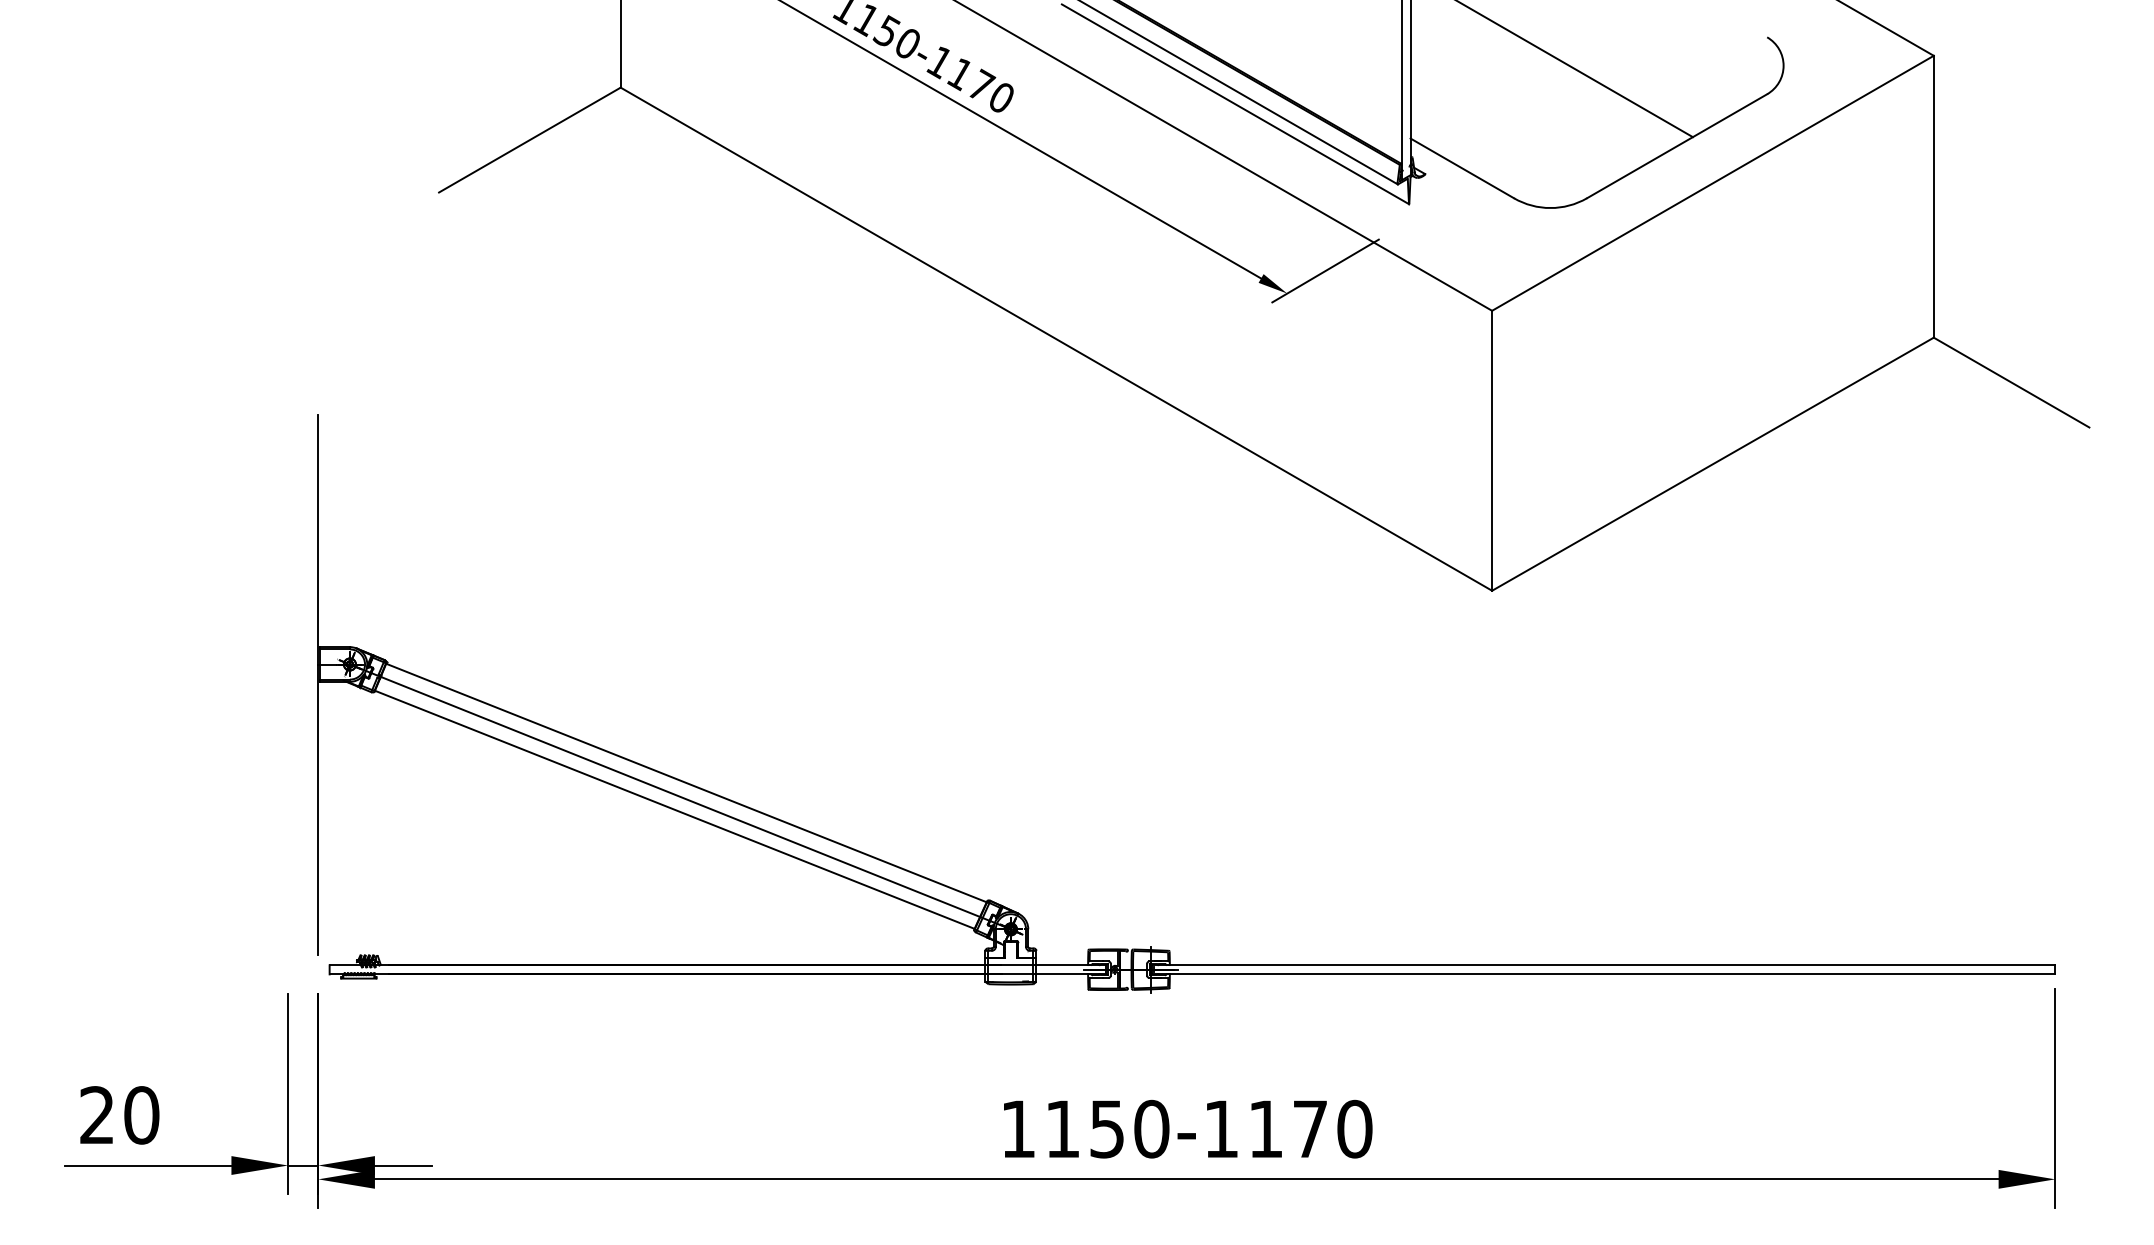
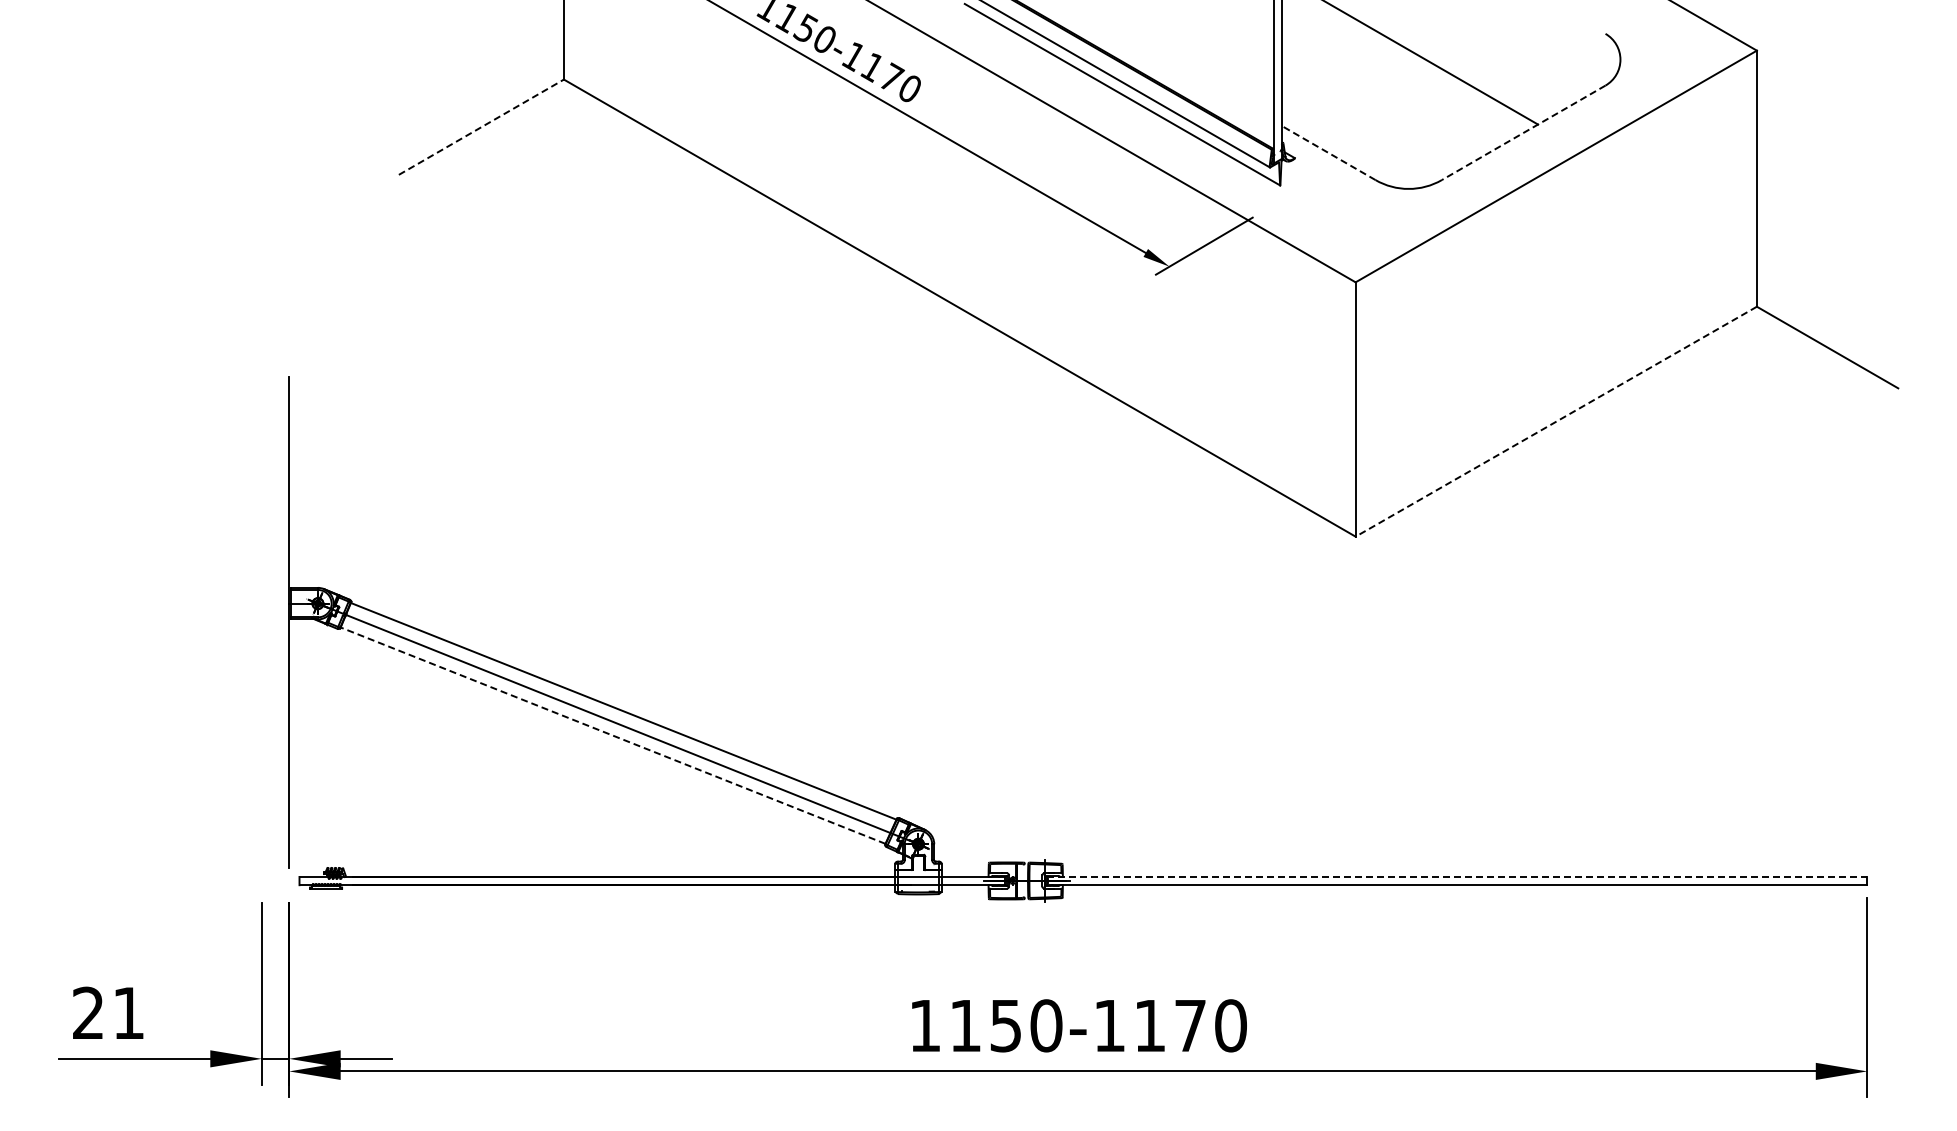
line: (529, 139) -> (481, 126), solid -> dashed
line: (1676, 146) -> (1523, 133), solid -> dashed
line: (1462, 167) -> (1328, 152), solid -> dashed
line: (1712, 463) -> (1555, 421), solid -> dashed
line: (674, 809) -> (612, 735), solid -> dashed
line: (1604, 964) -> (1457, 876), solid -> dashed
text: (141, 1114) -> (128, 1012), 20 -> 21

